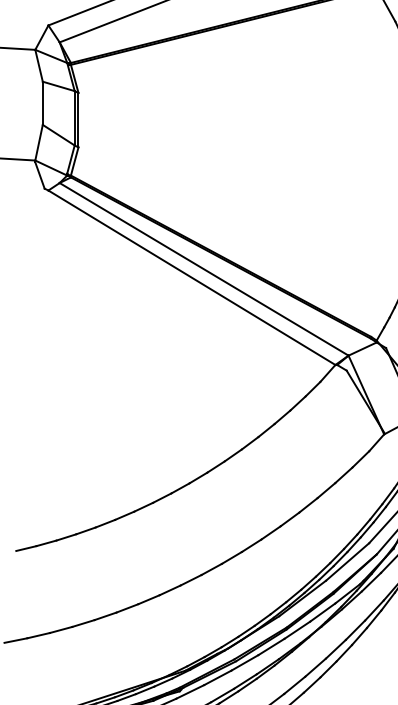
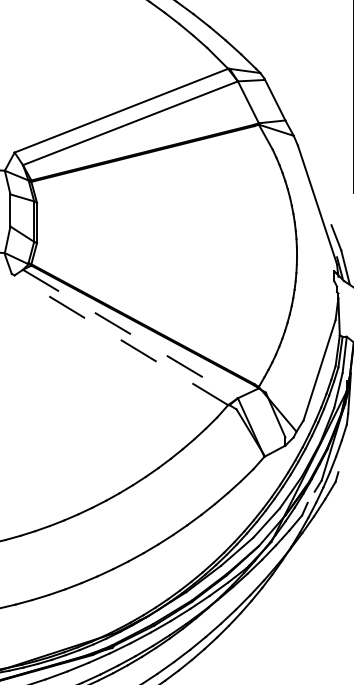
line: (204, 269) -> (130, 334), solid -> dashed
line: (192, 278) -> (121, 340), solid -> dashed

